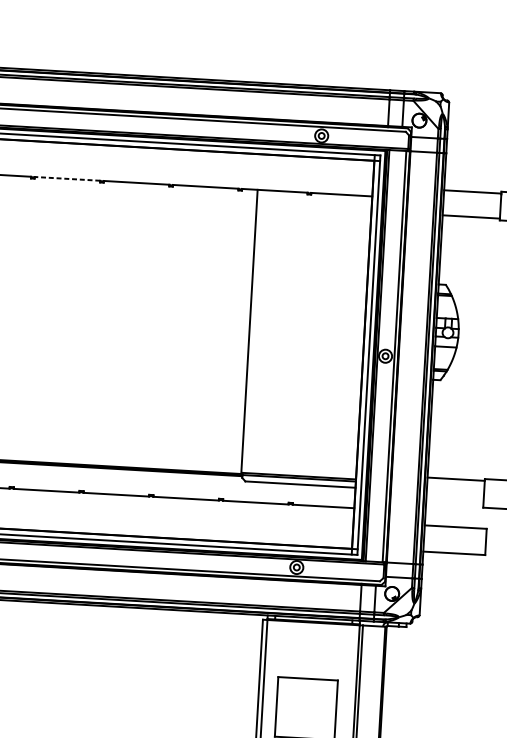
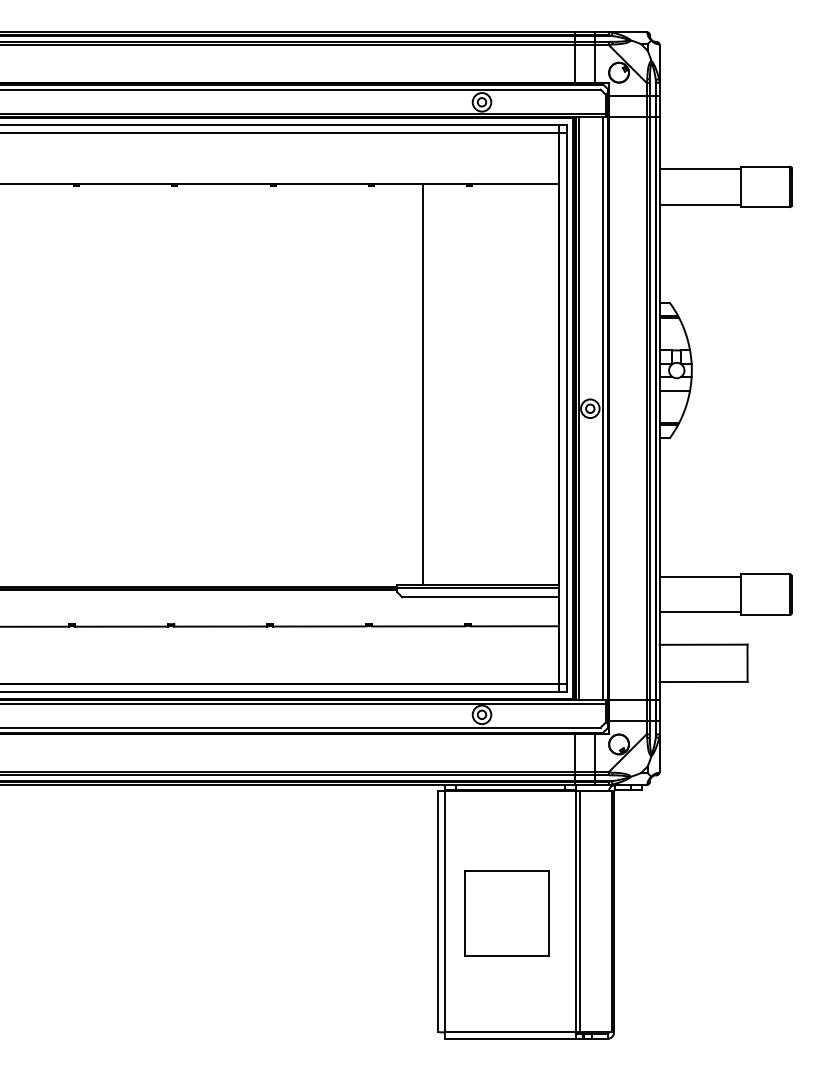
line: (67, 178) -> (125, 183), dashed -> solid
line: (249, 331) -> (422, 384), moved
line: (454, 504) -> (699, 612), added

